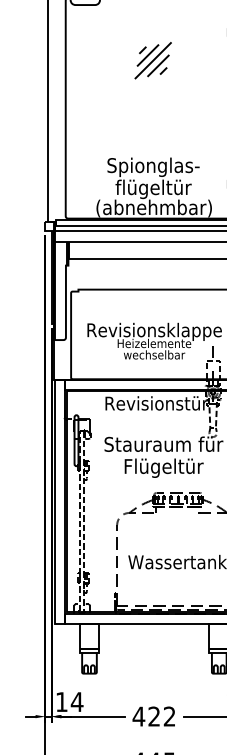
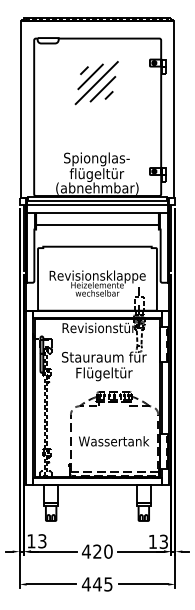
part: (152, 61) -> (96, 83), size x1.67
text: (75, 702) -> (41, 541), 14 -> 13
text: (169, 716) -> (108, 551), 422 -> 420

